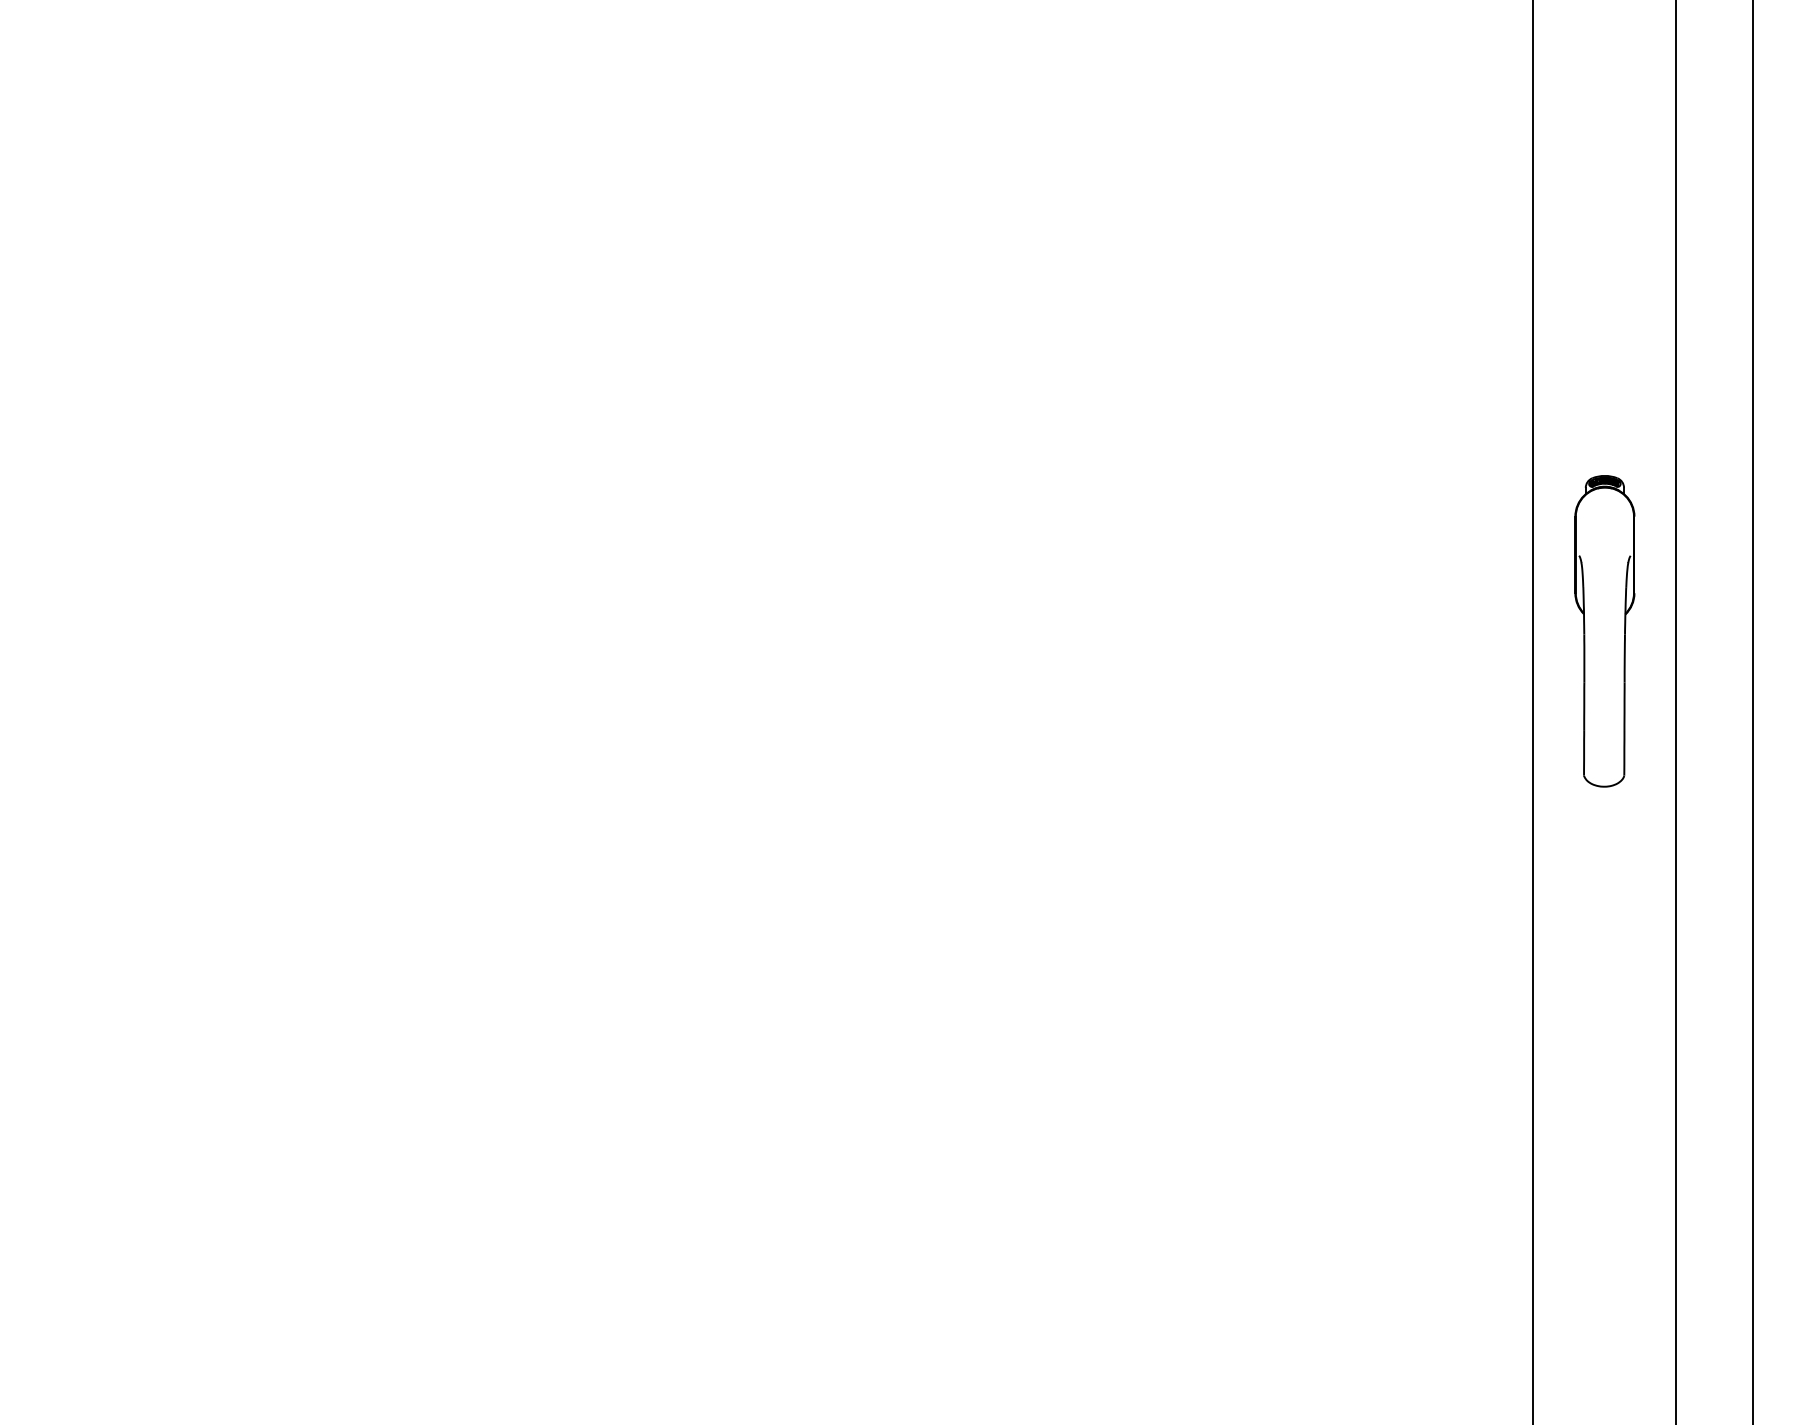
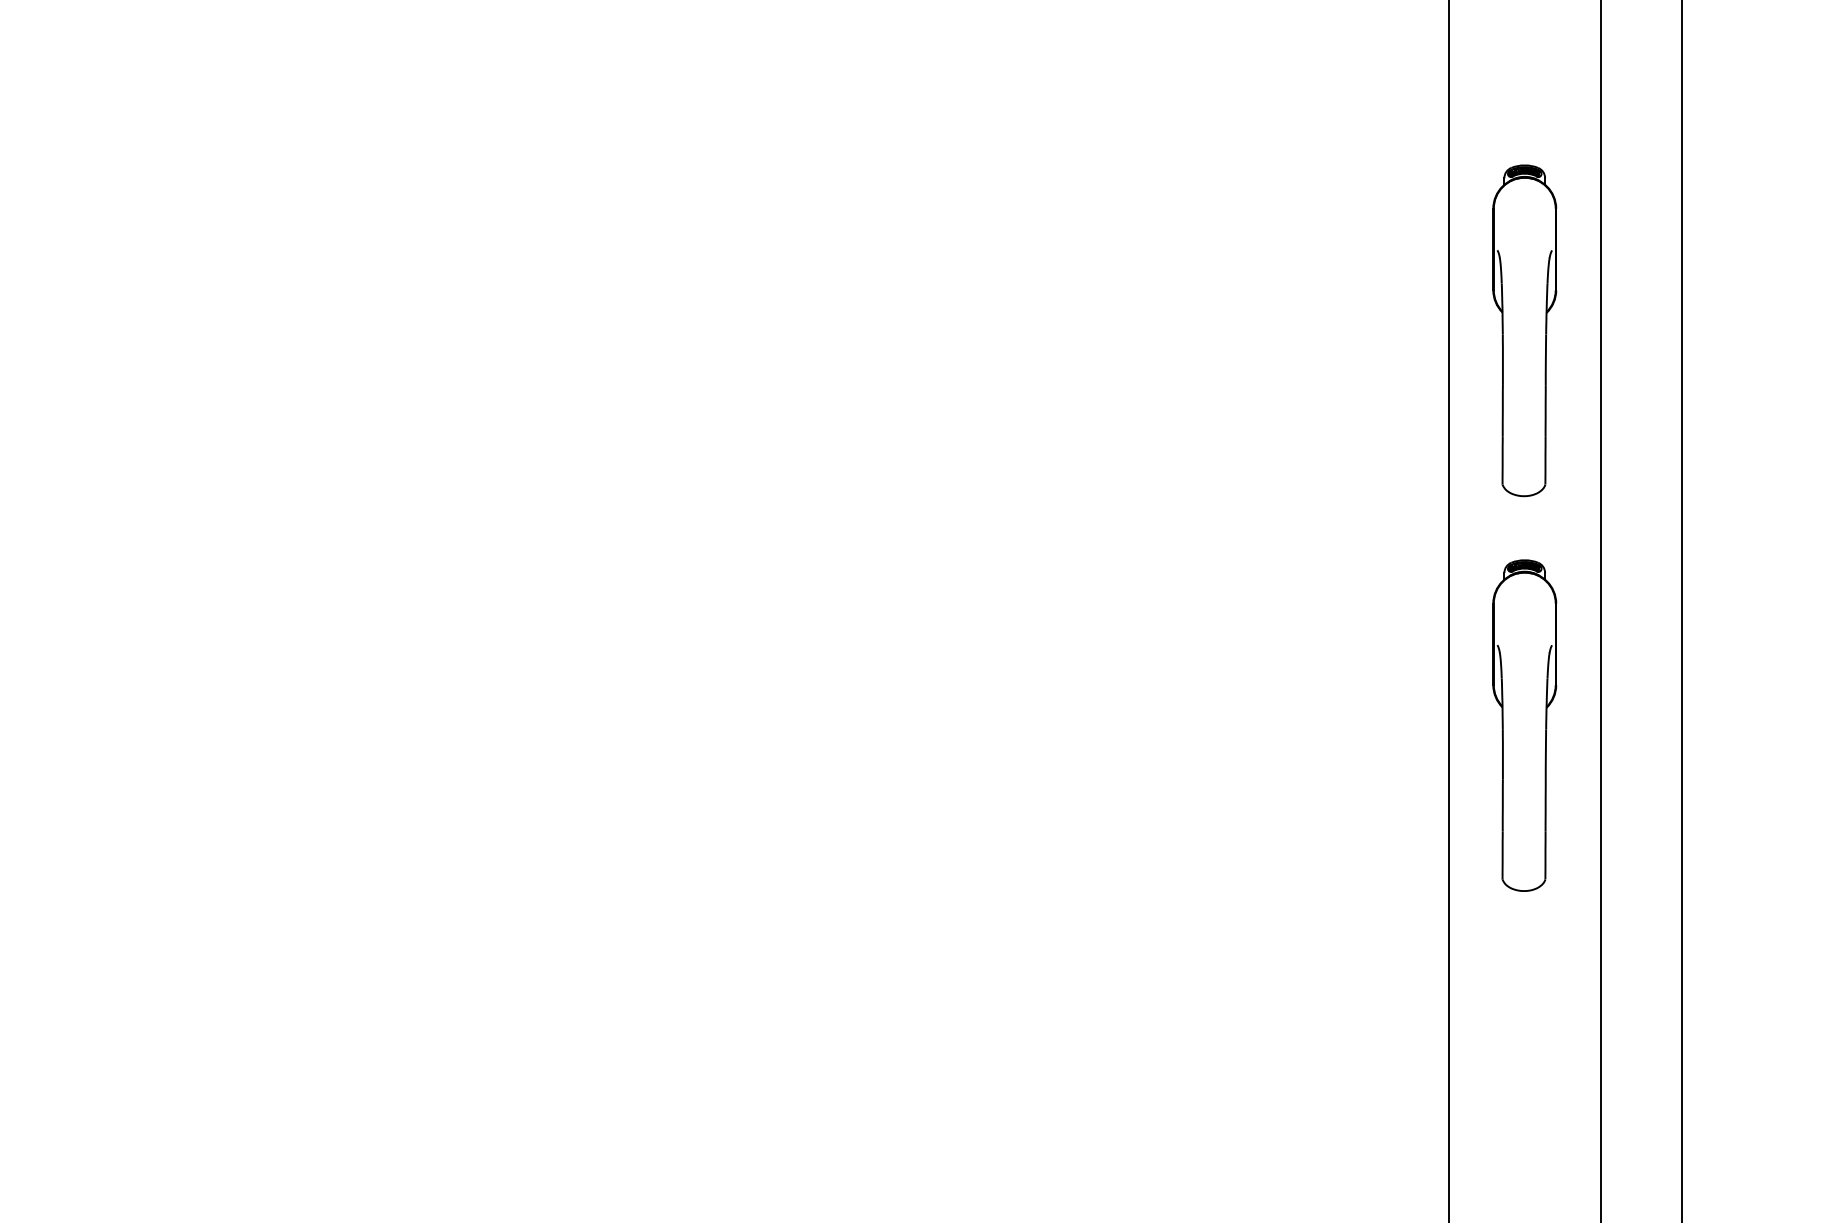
part: (1604, 1002) -> (1524, 725), added

